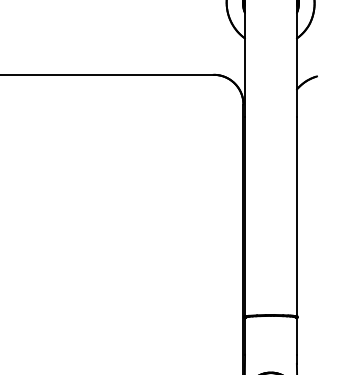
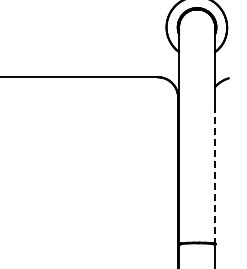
line: (297, 216) -> (215, 174), solid -> dashed

